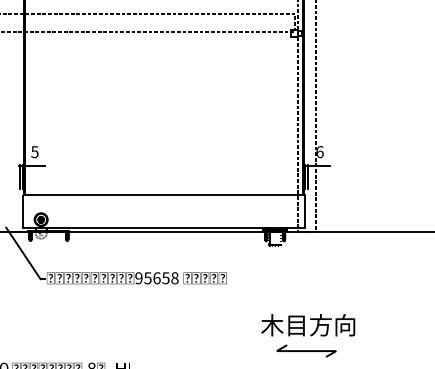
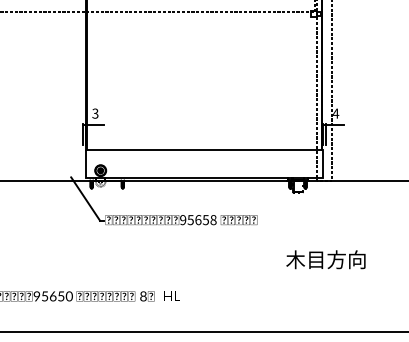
text: (35, 150) -> (95, 112), 5 -> 3
text: (320, 151) -> (336, 113), 6 -> 4
line: (306, 351) -> (324, 281), removed

